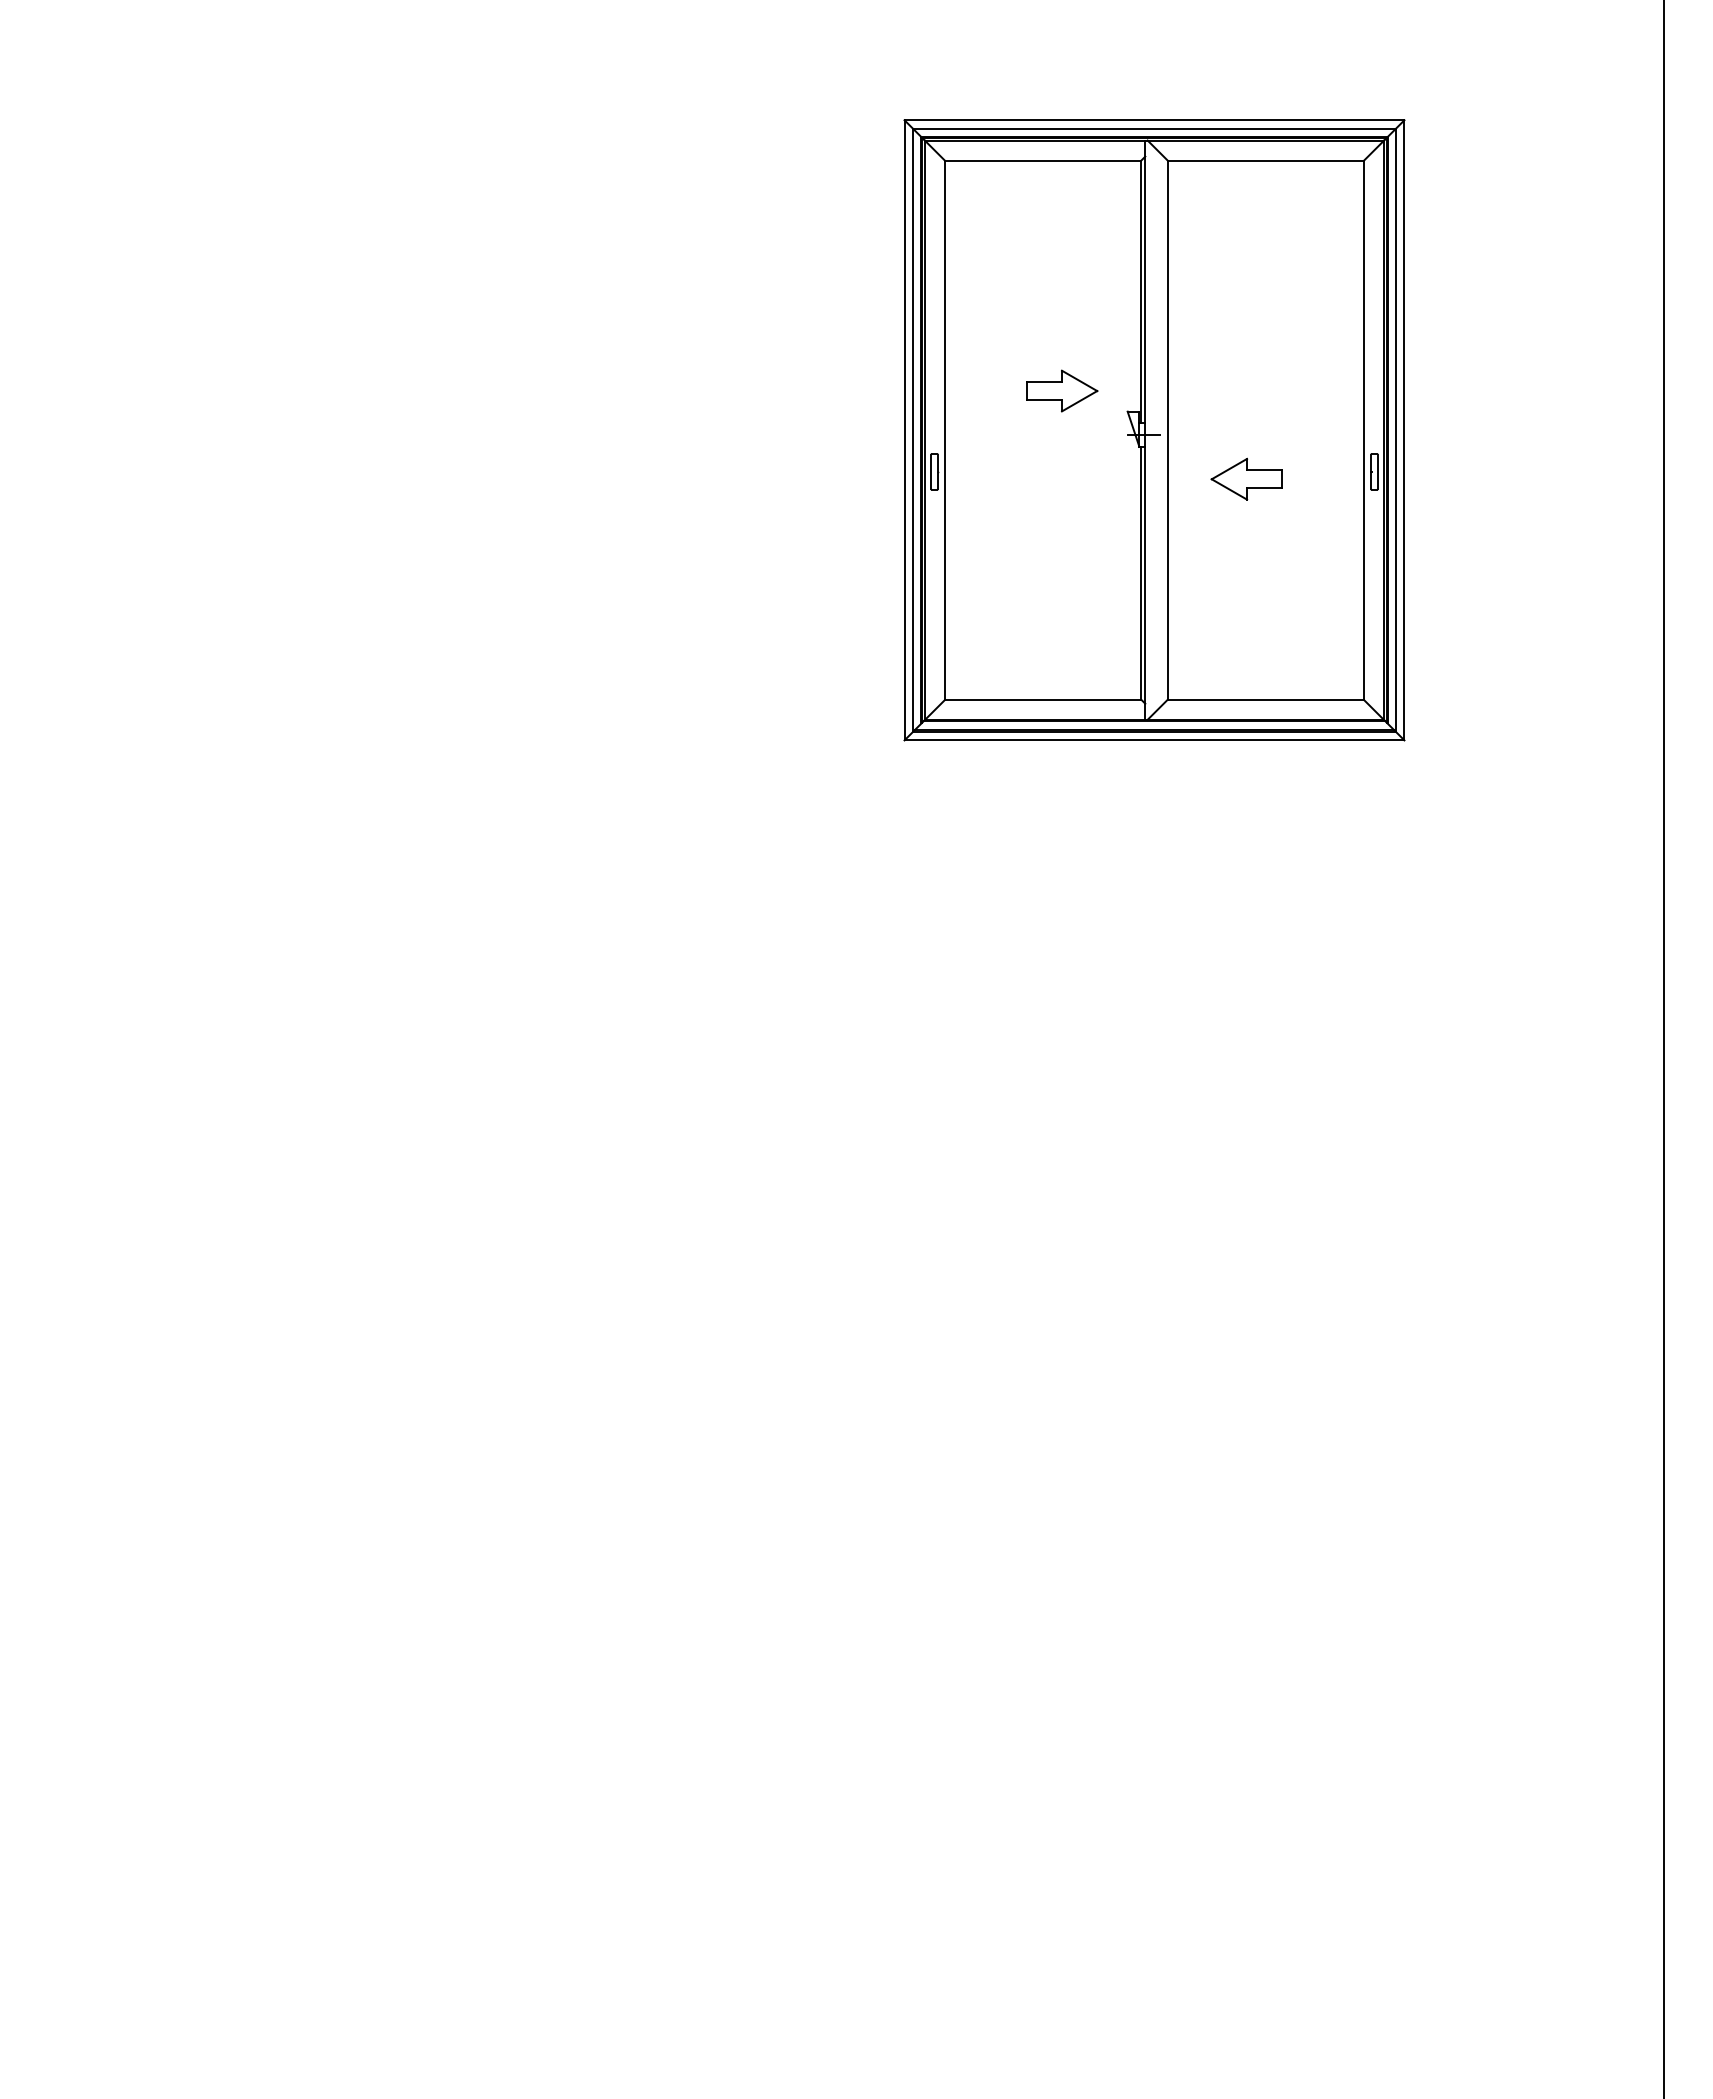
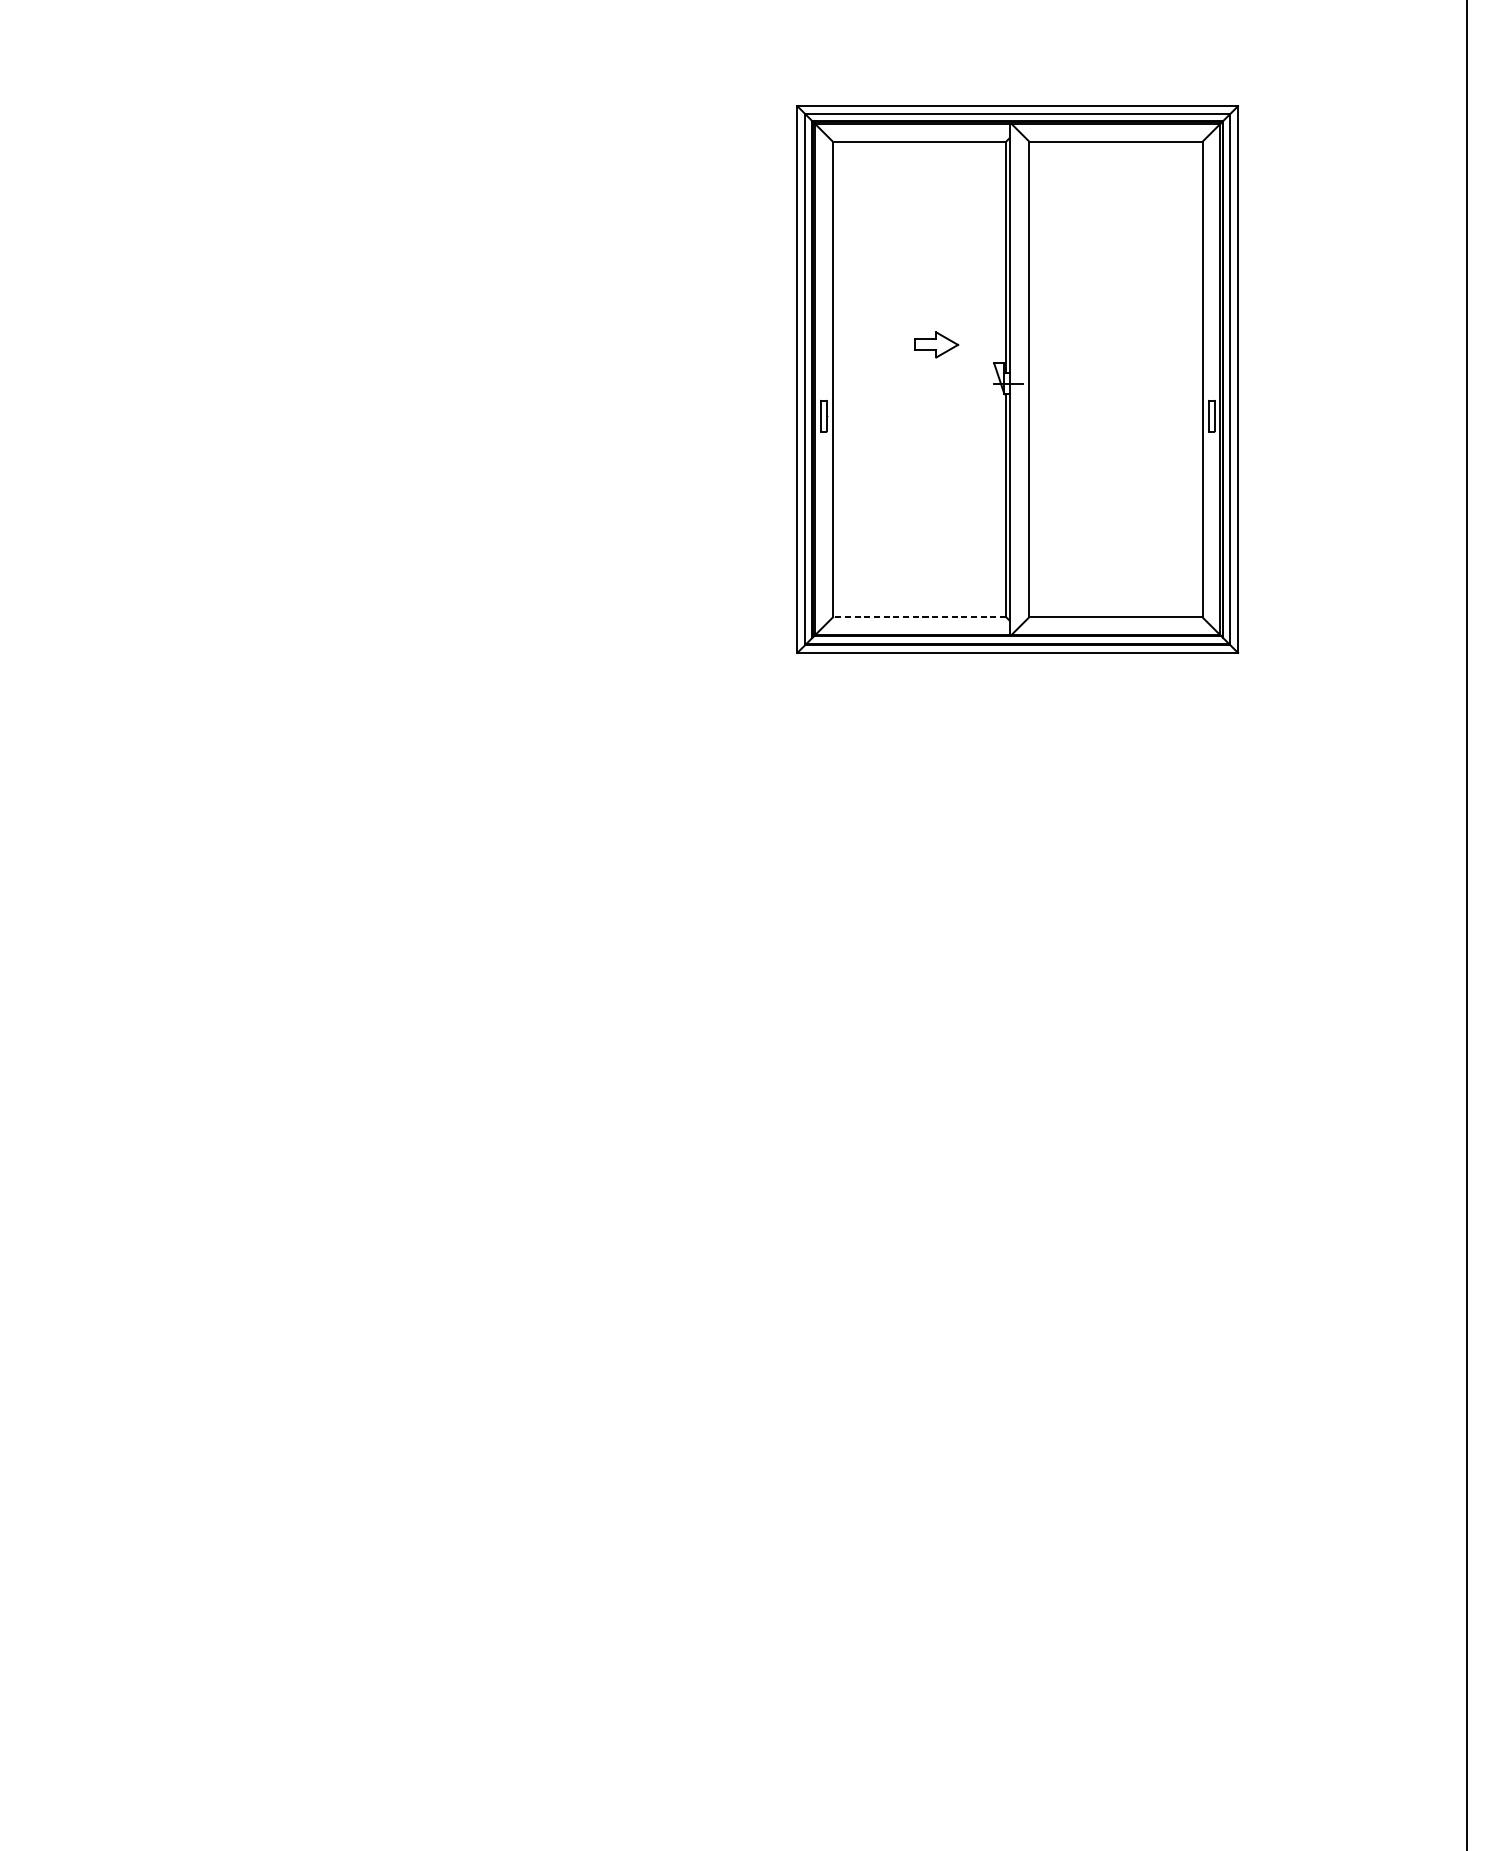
part: (1062, 390) -> (936, 344), size x0.7
part: (1246, 478) -> (1098, 422), removed
line: (1042, 699) -> (918, 616), solid -> dashed

